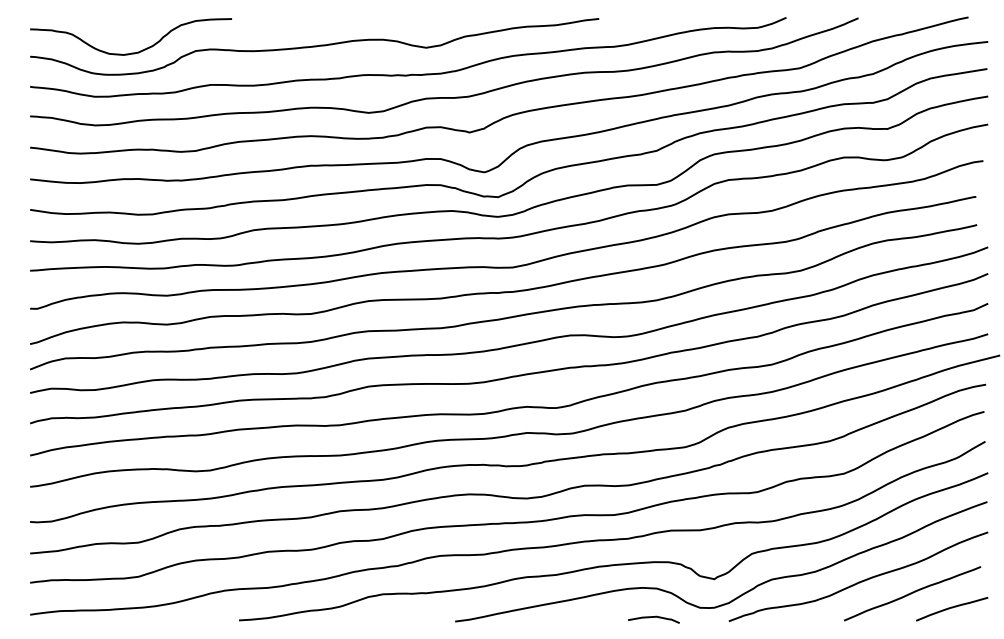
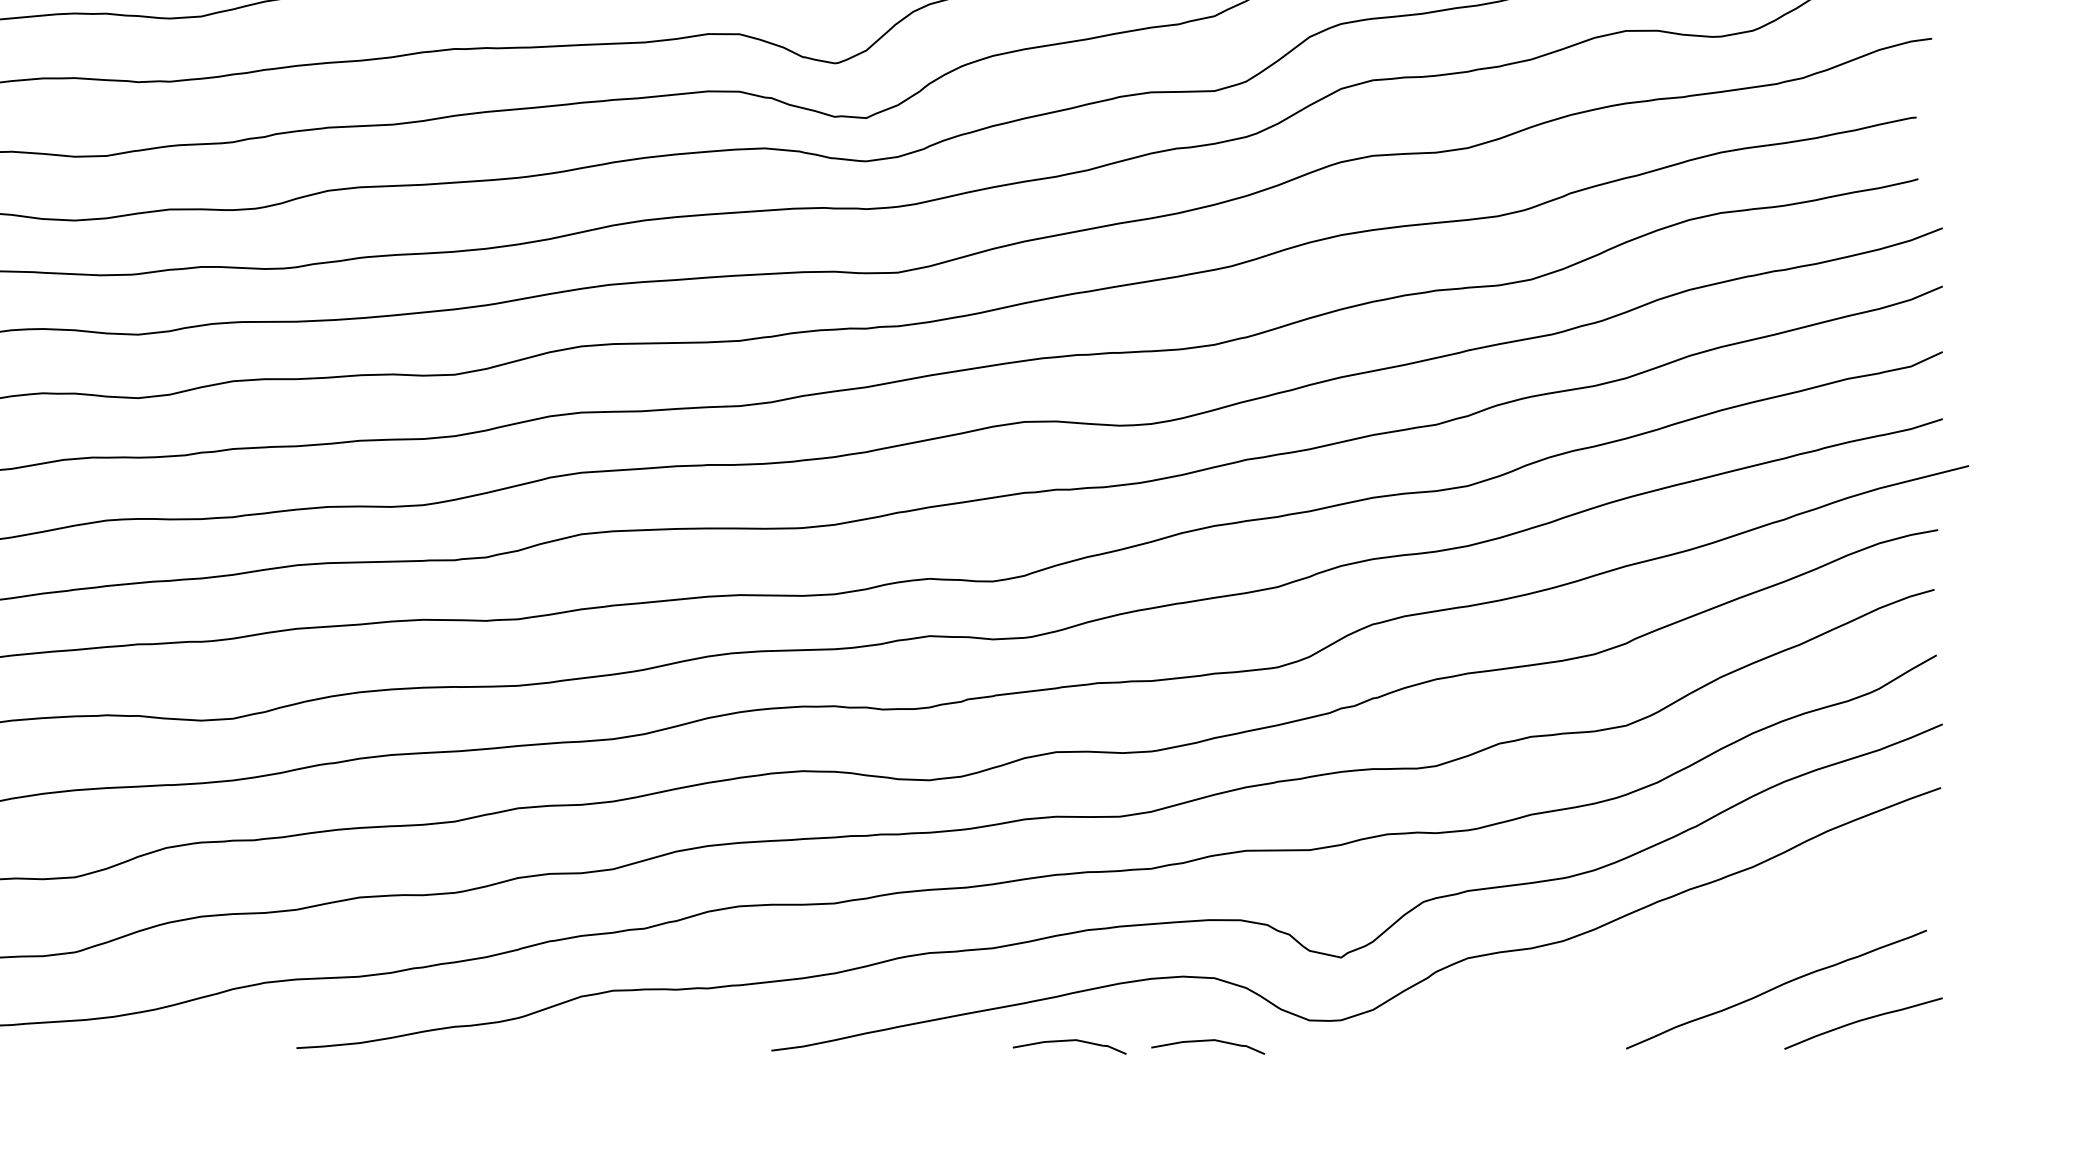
curve: (861, 580) -> (1664, 960), removed
curve: (590, 617) -> (1068, 1041), added

